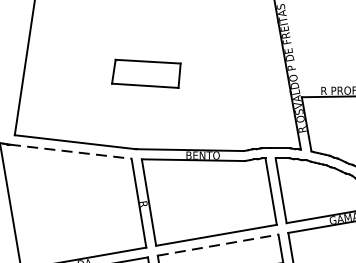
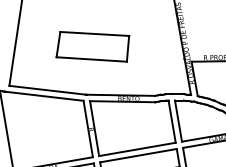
part: (145, 73) -> (92, 46), size x1.67
line: (70, 151) -> (44, 96), dashed -> solid
line: (218, 244) -> (138, 155), dashed -> solid

